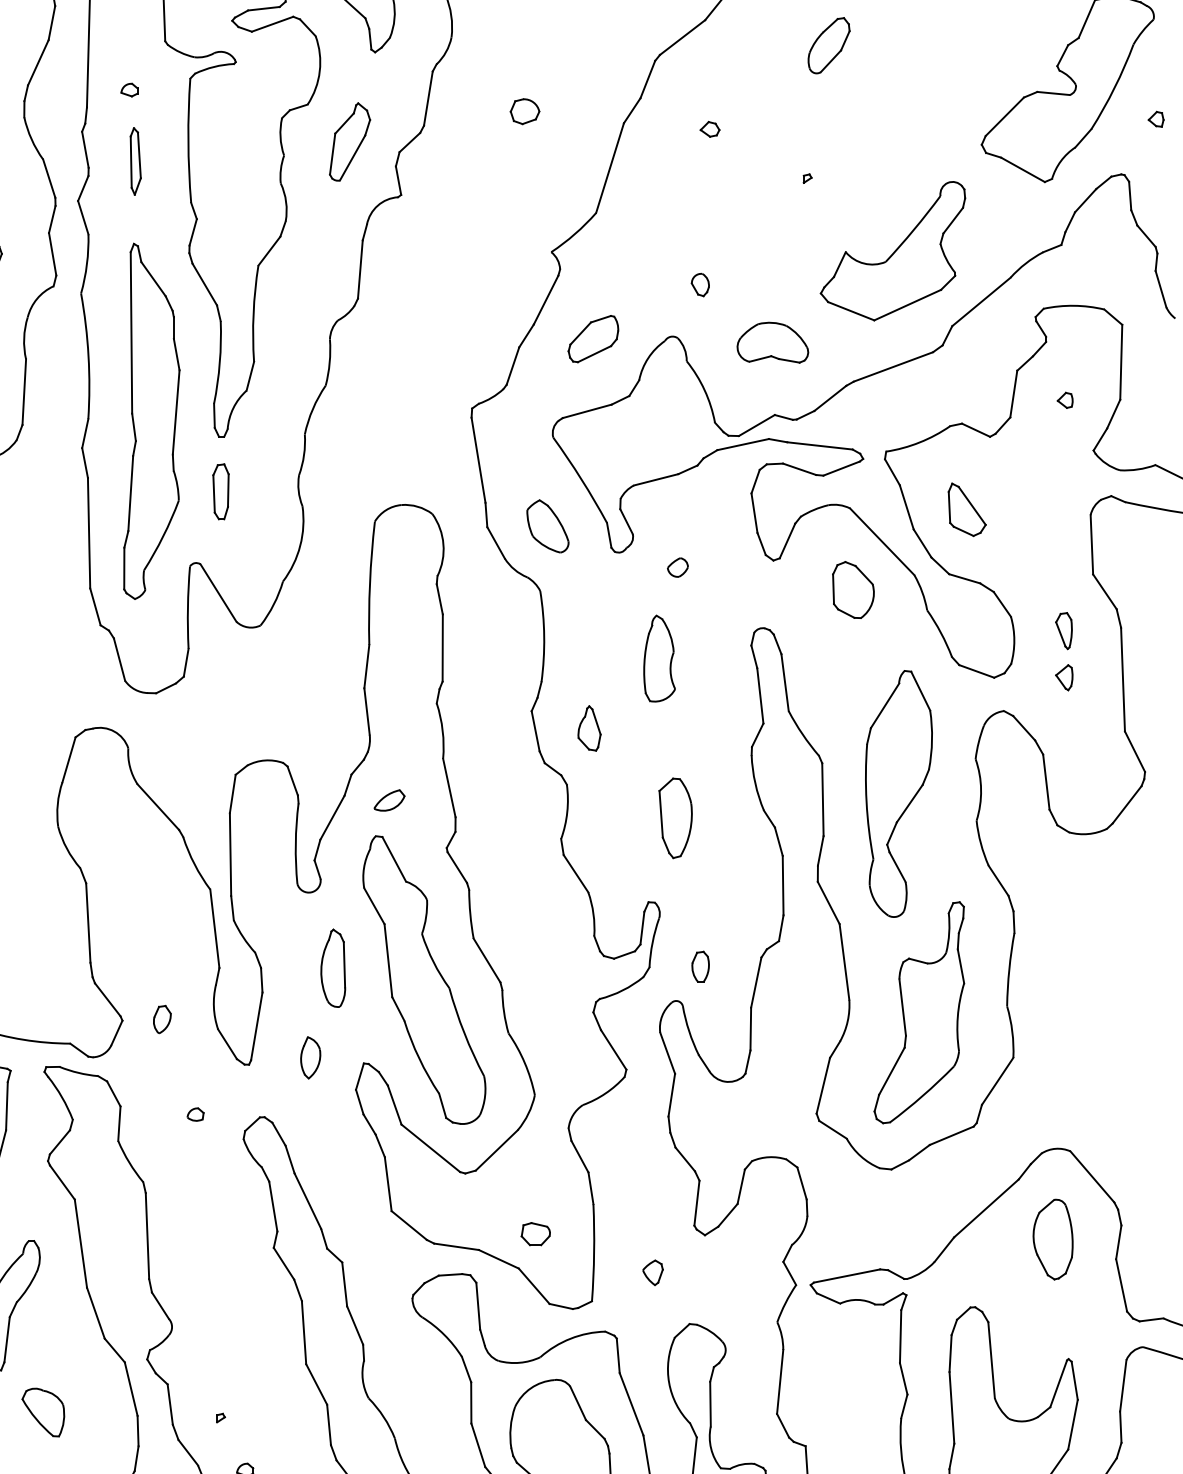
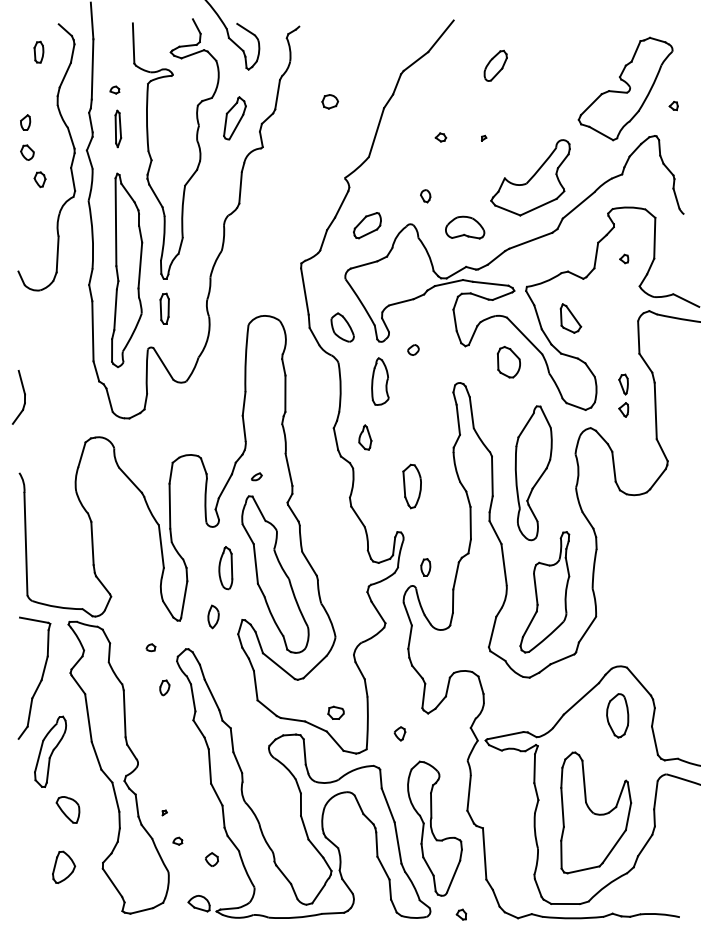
part: (709, 129) -> (440, 137), moved
part: (659, 658) -> (380, 381), moved
part: (389, 799) -> (256, 476), size x0.62
part: (161, 1018) -> (164, 687), moved

